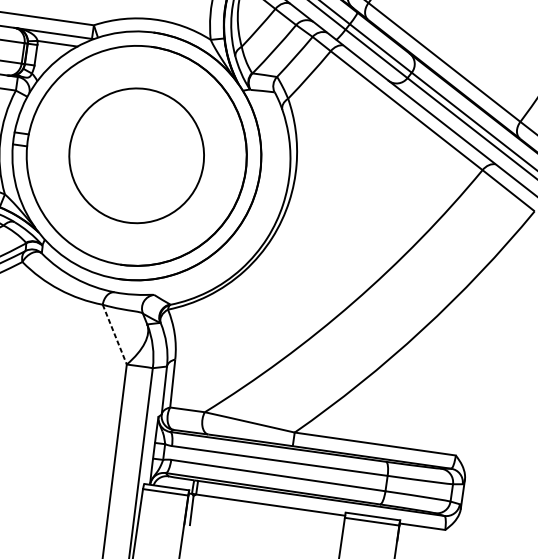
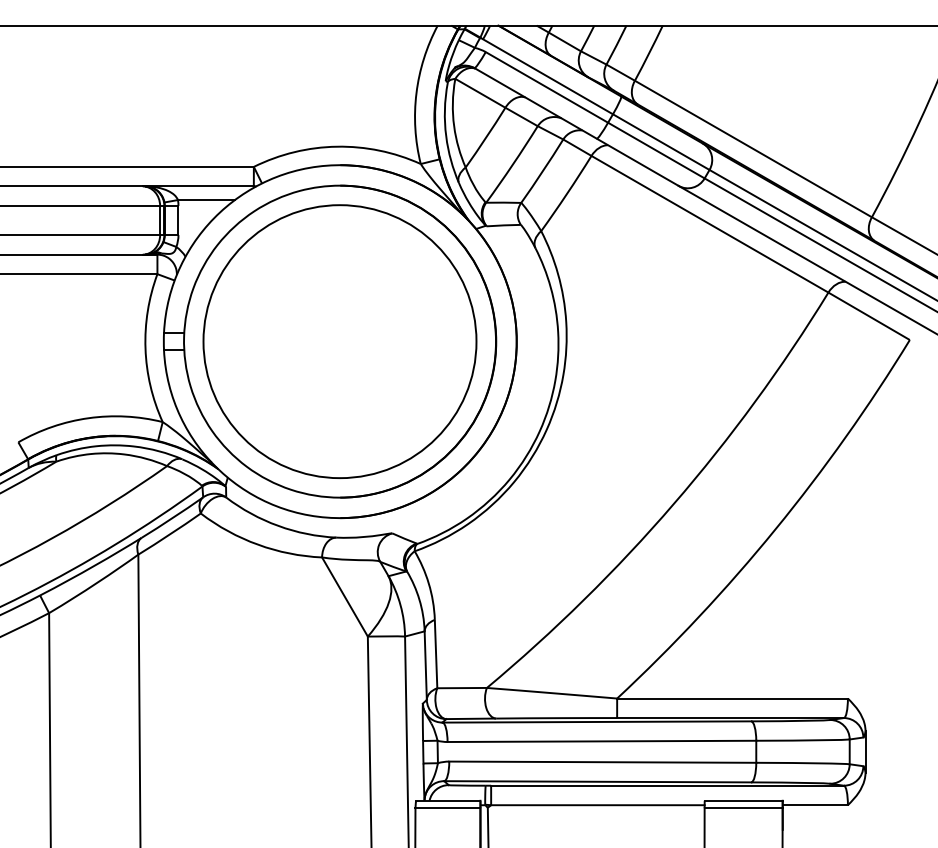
part: (136, 155) -> (339, 341), size x1.43
line: (114, 334) -> (344, 597), dashed -> solid

